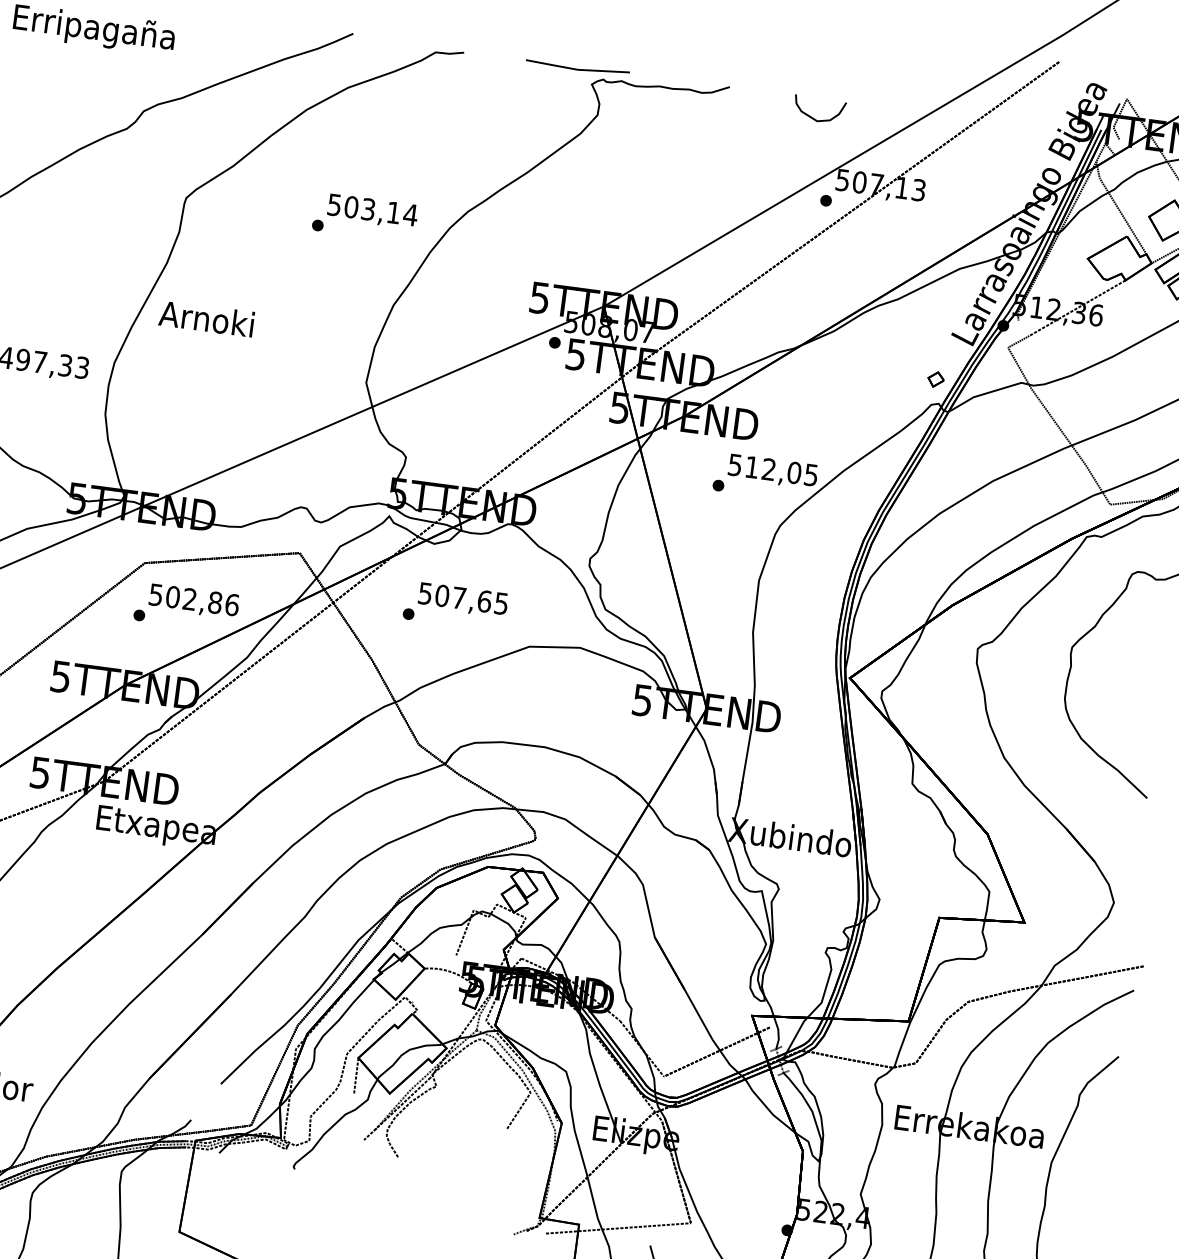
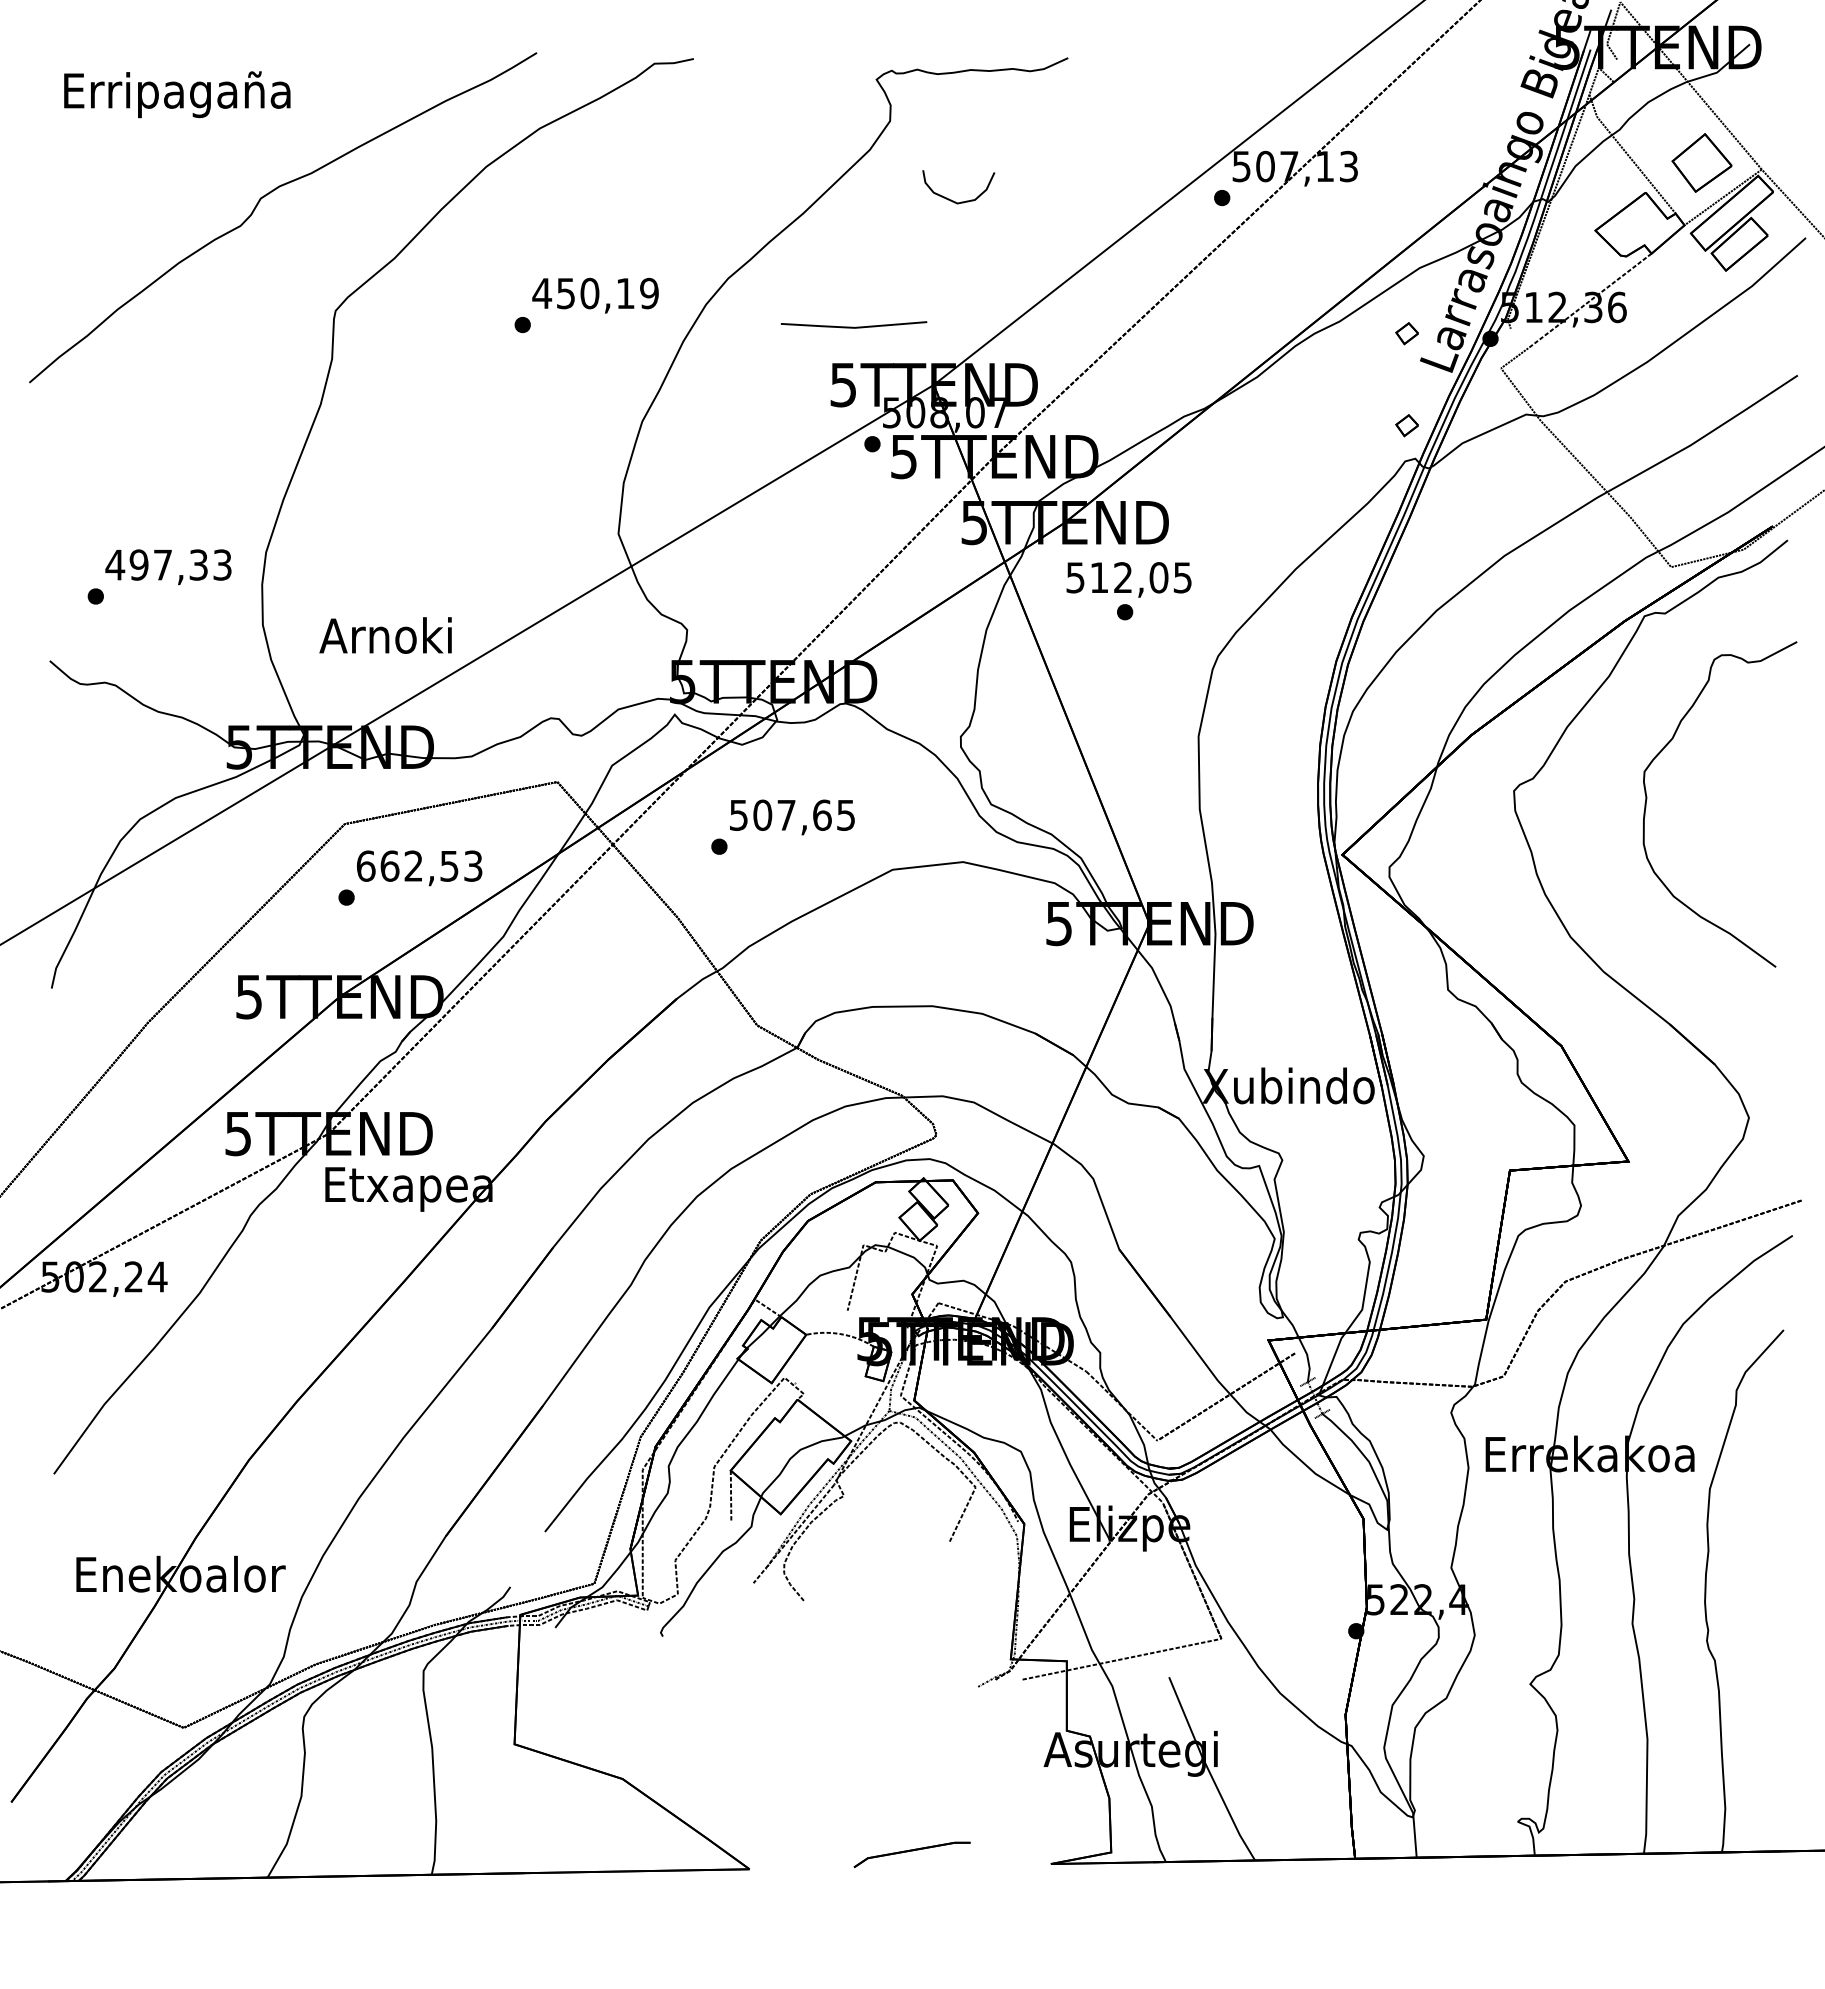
line: (577, 68) -> (853, 326), moved
curve: (813, 117) -> (951, 199), moved
text: (372, 209) -> (595, 293), 503,14 -> 450,19
part: (944, 314) -> (1406, 333), added
text: (206, 318) -> (385, 635), moved
text: (772, 471) -> (1128, 579), moved
text: (194, 599) -> (419, 865), 502,86 -> 662,53

